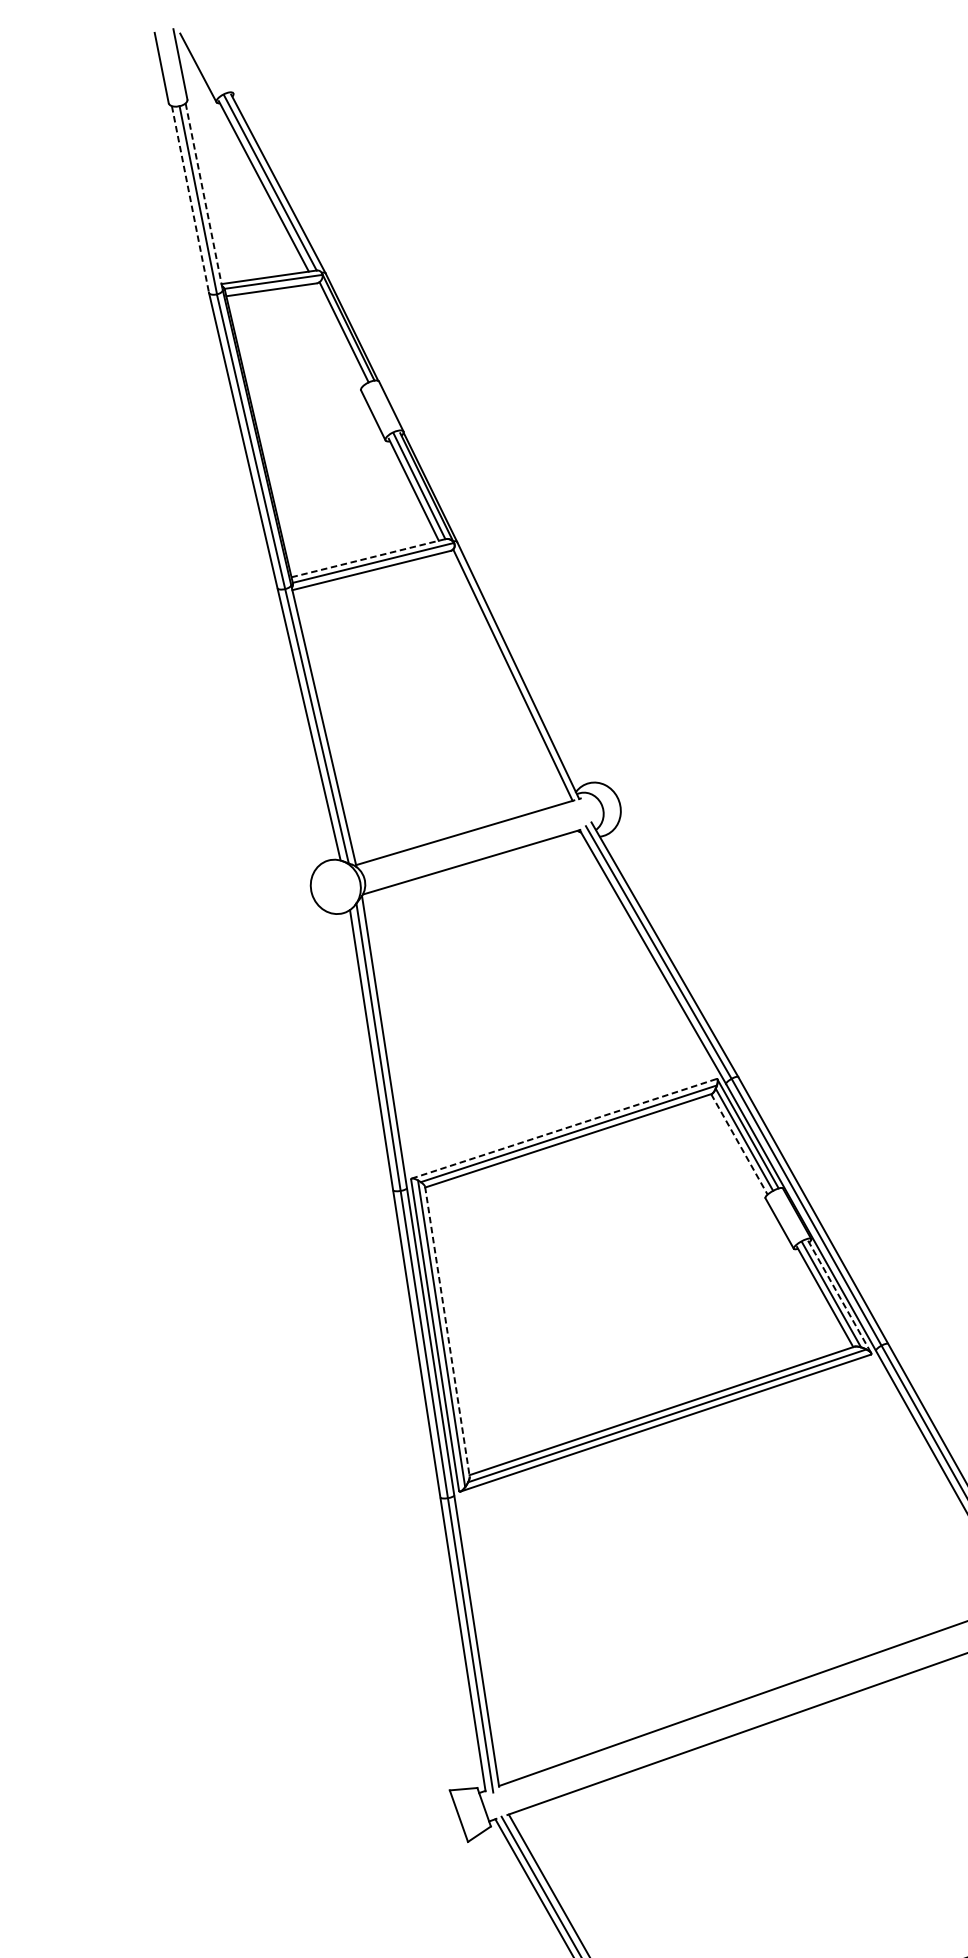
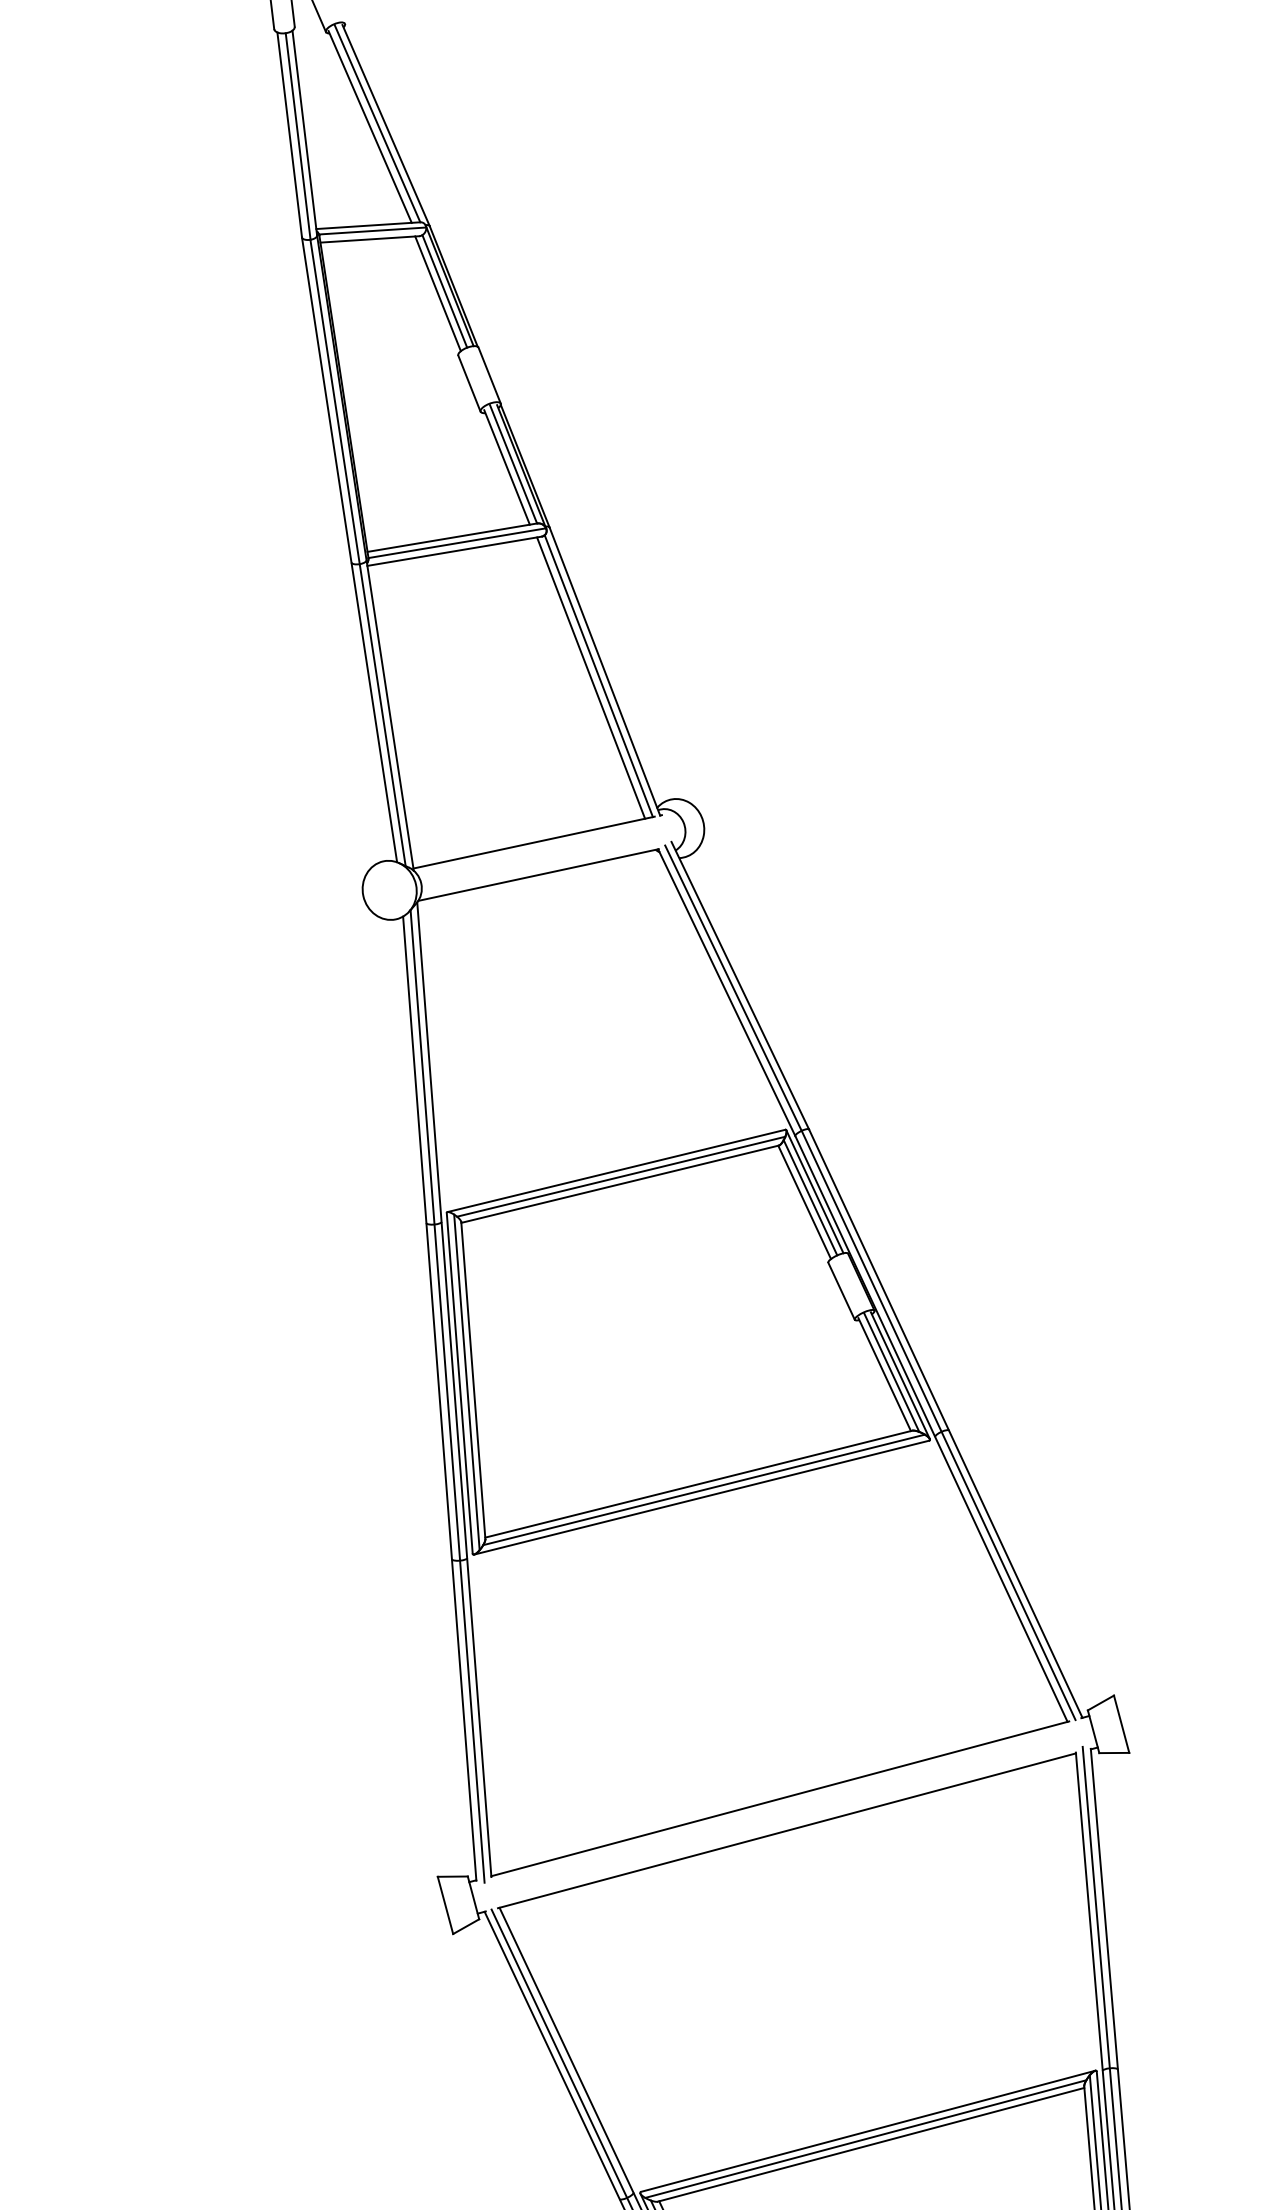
line: (203, 197) -> (304, 133), dashed -> solid
line: (190, 199) -> (289, 135), dashed -> solid
line: (337, 334) -> (437, 293), added
line: (368, 558) -> (452, 537), dashed -> solid
line: (506, 676) -> (591, 677), added
line: (564, 1128) -> (616, 1170), dashed -> solid
line: (739, 1144) -> (804, 1202), dashed -> solid
line: (839, 1296) -> (900, 1375), dashed -> solid
line: (447, 1331) -> (473, 1380), dashed -> solid

